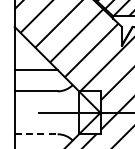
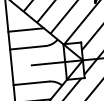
line: (36, 134) -> (31, 83), dashed -> solid

